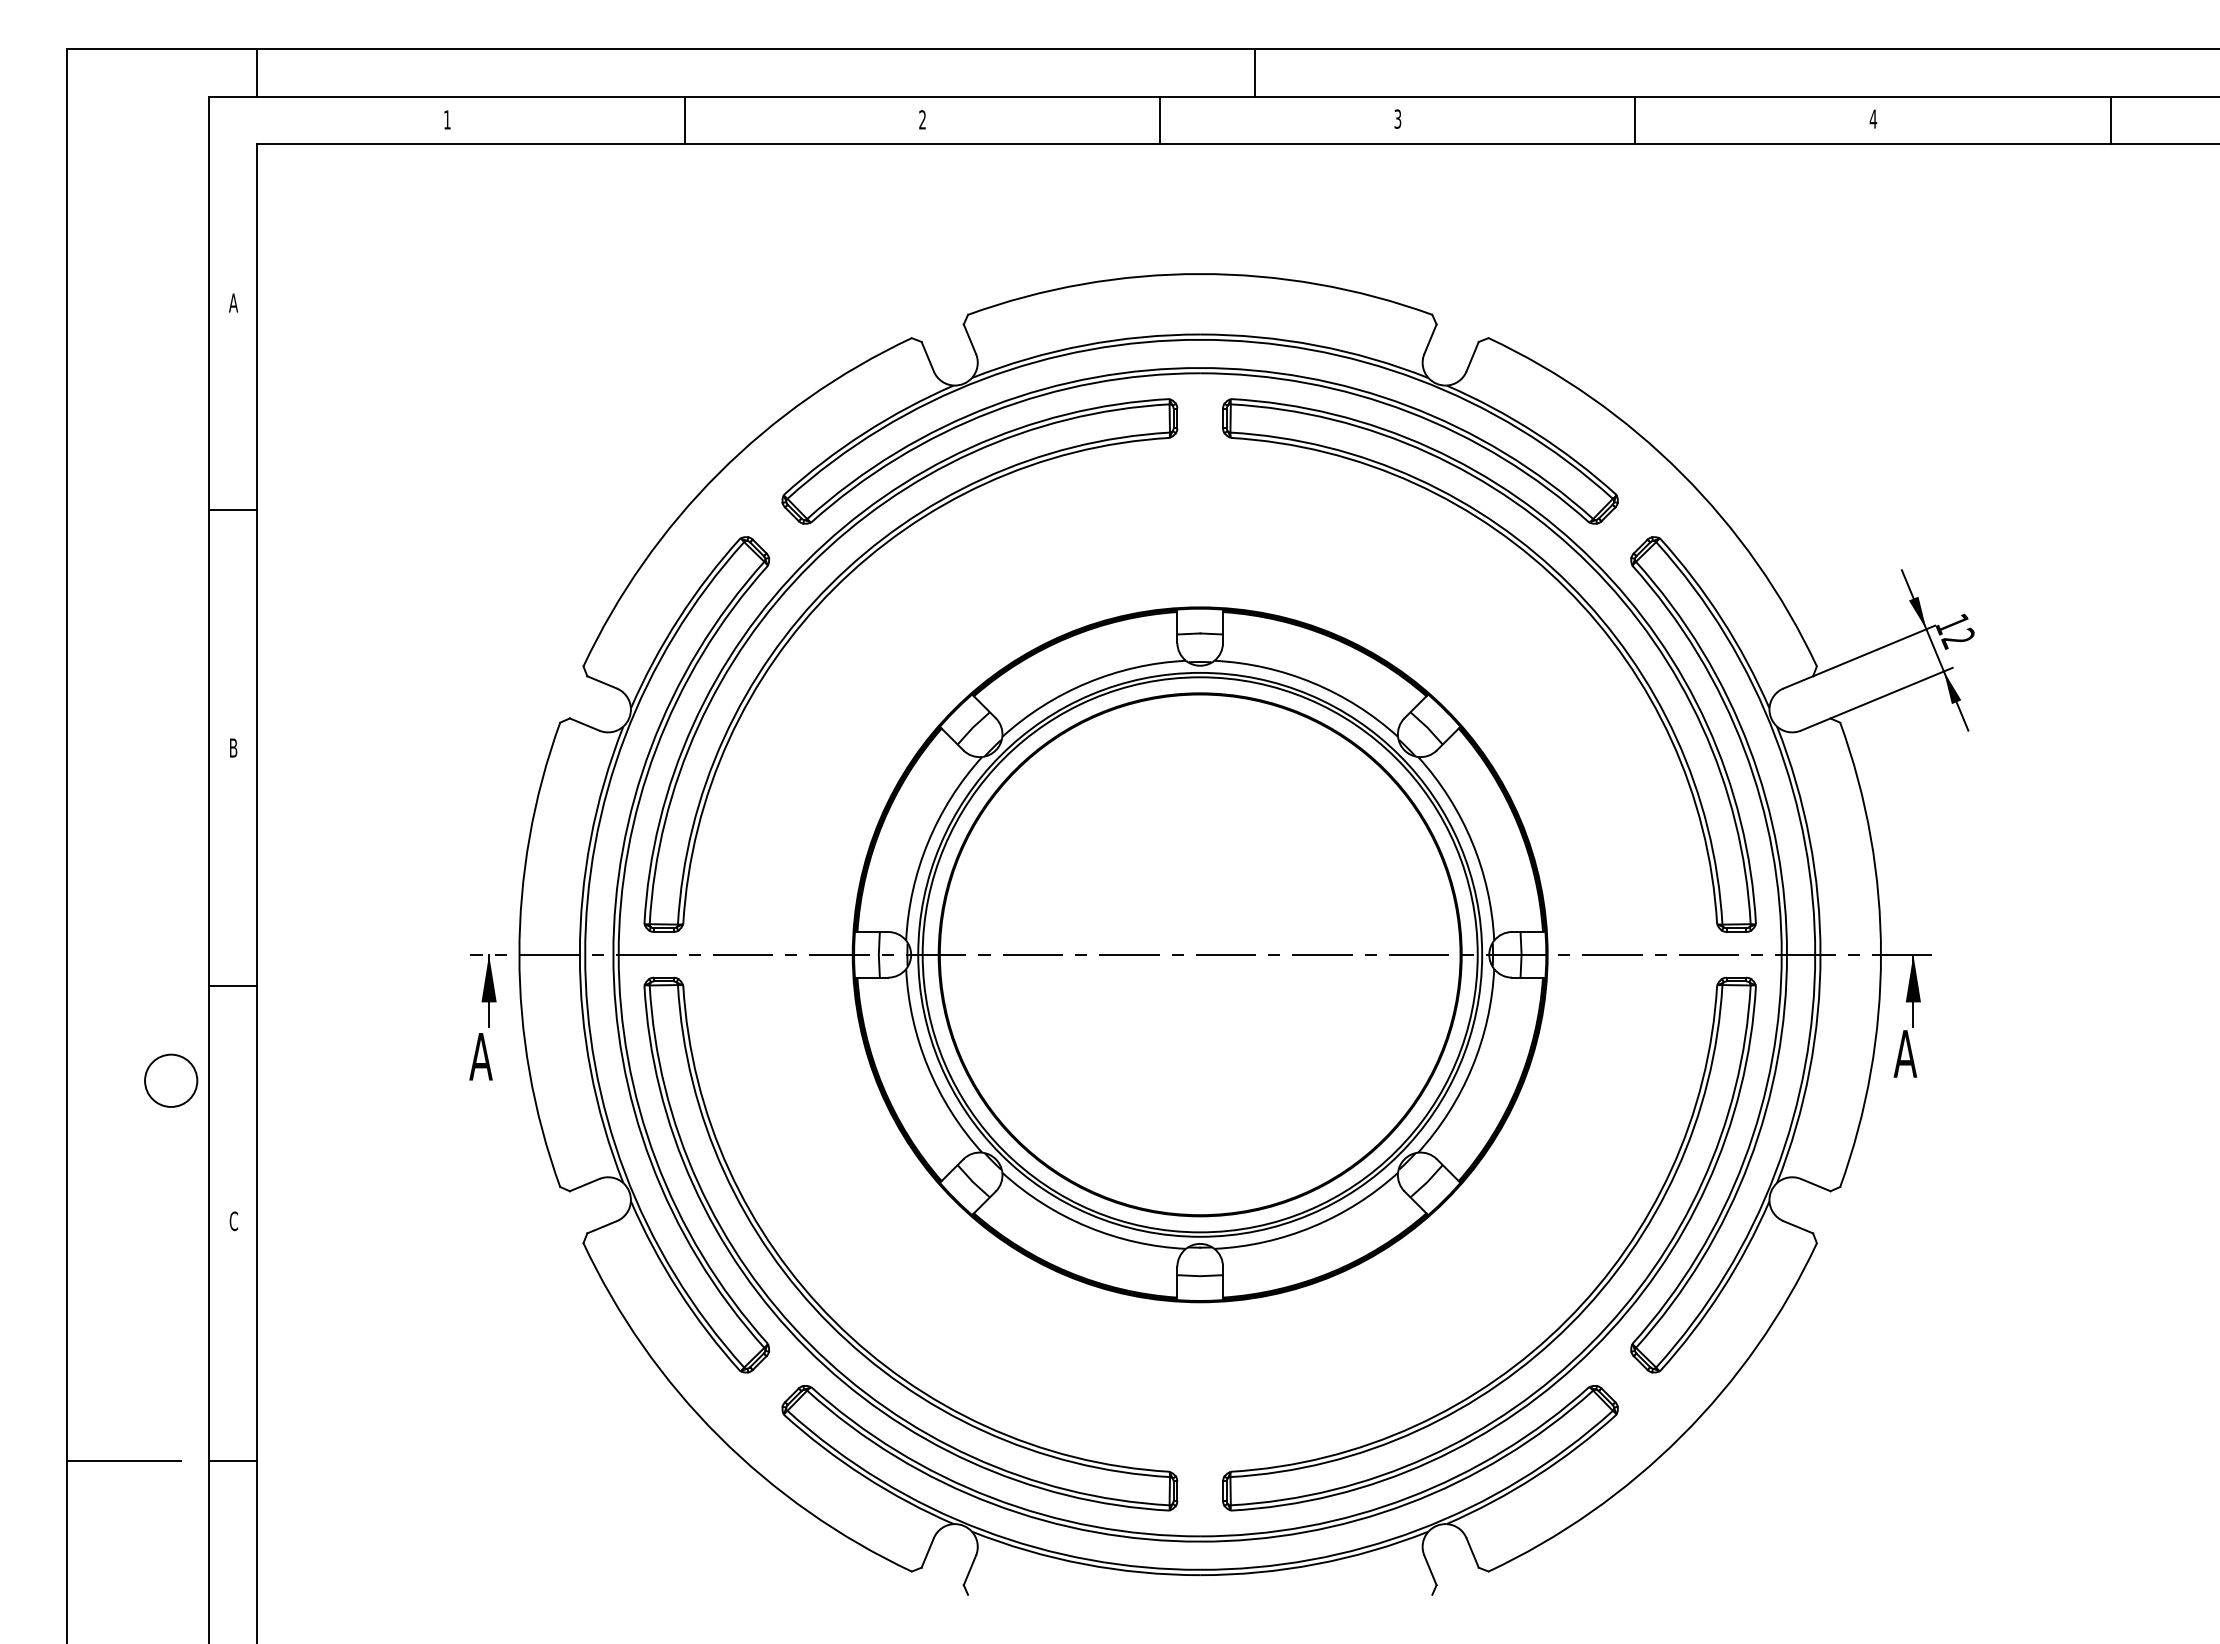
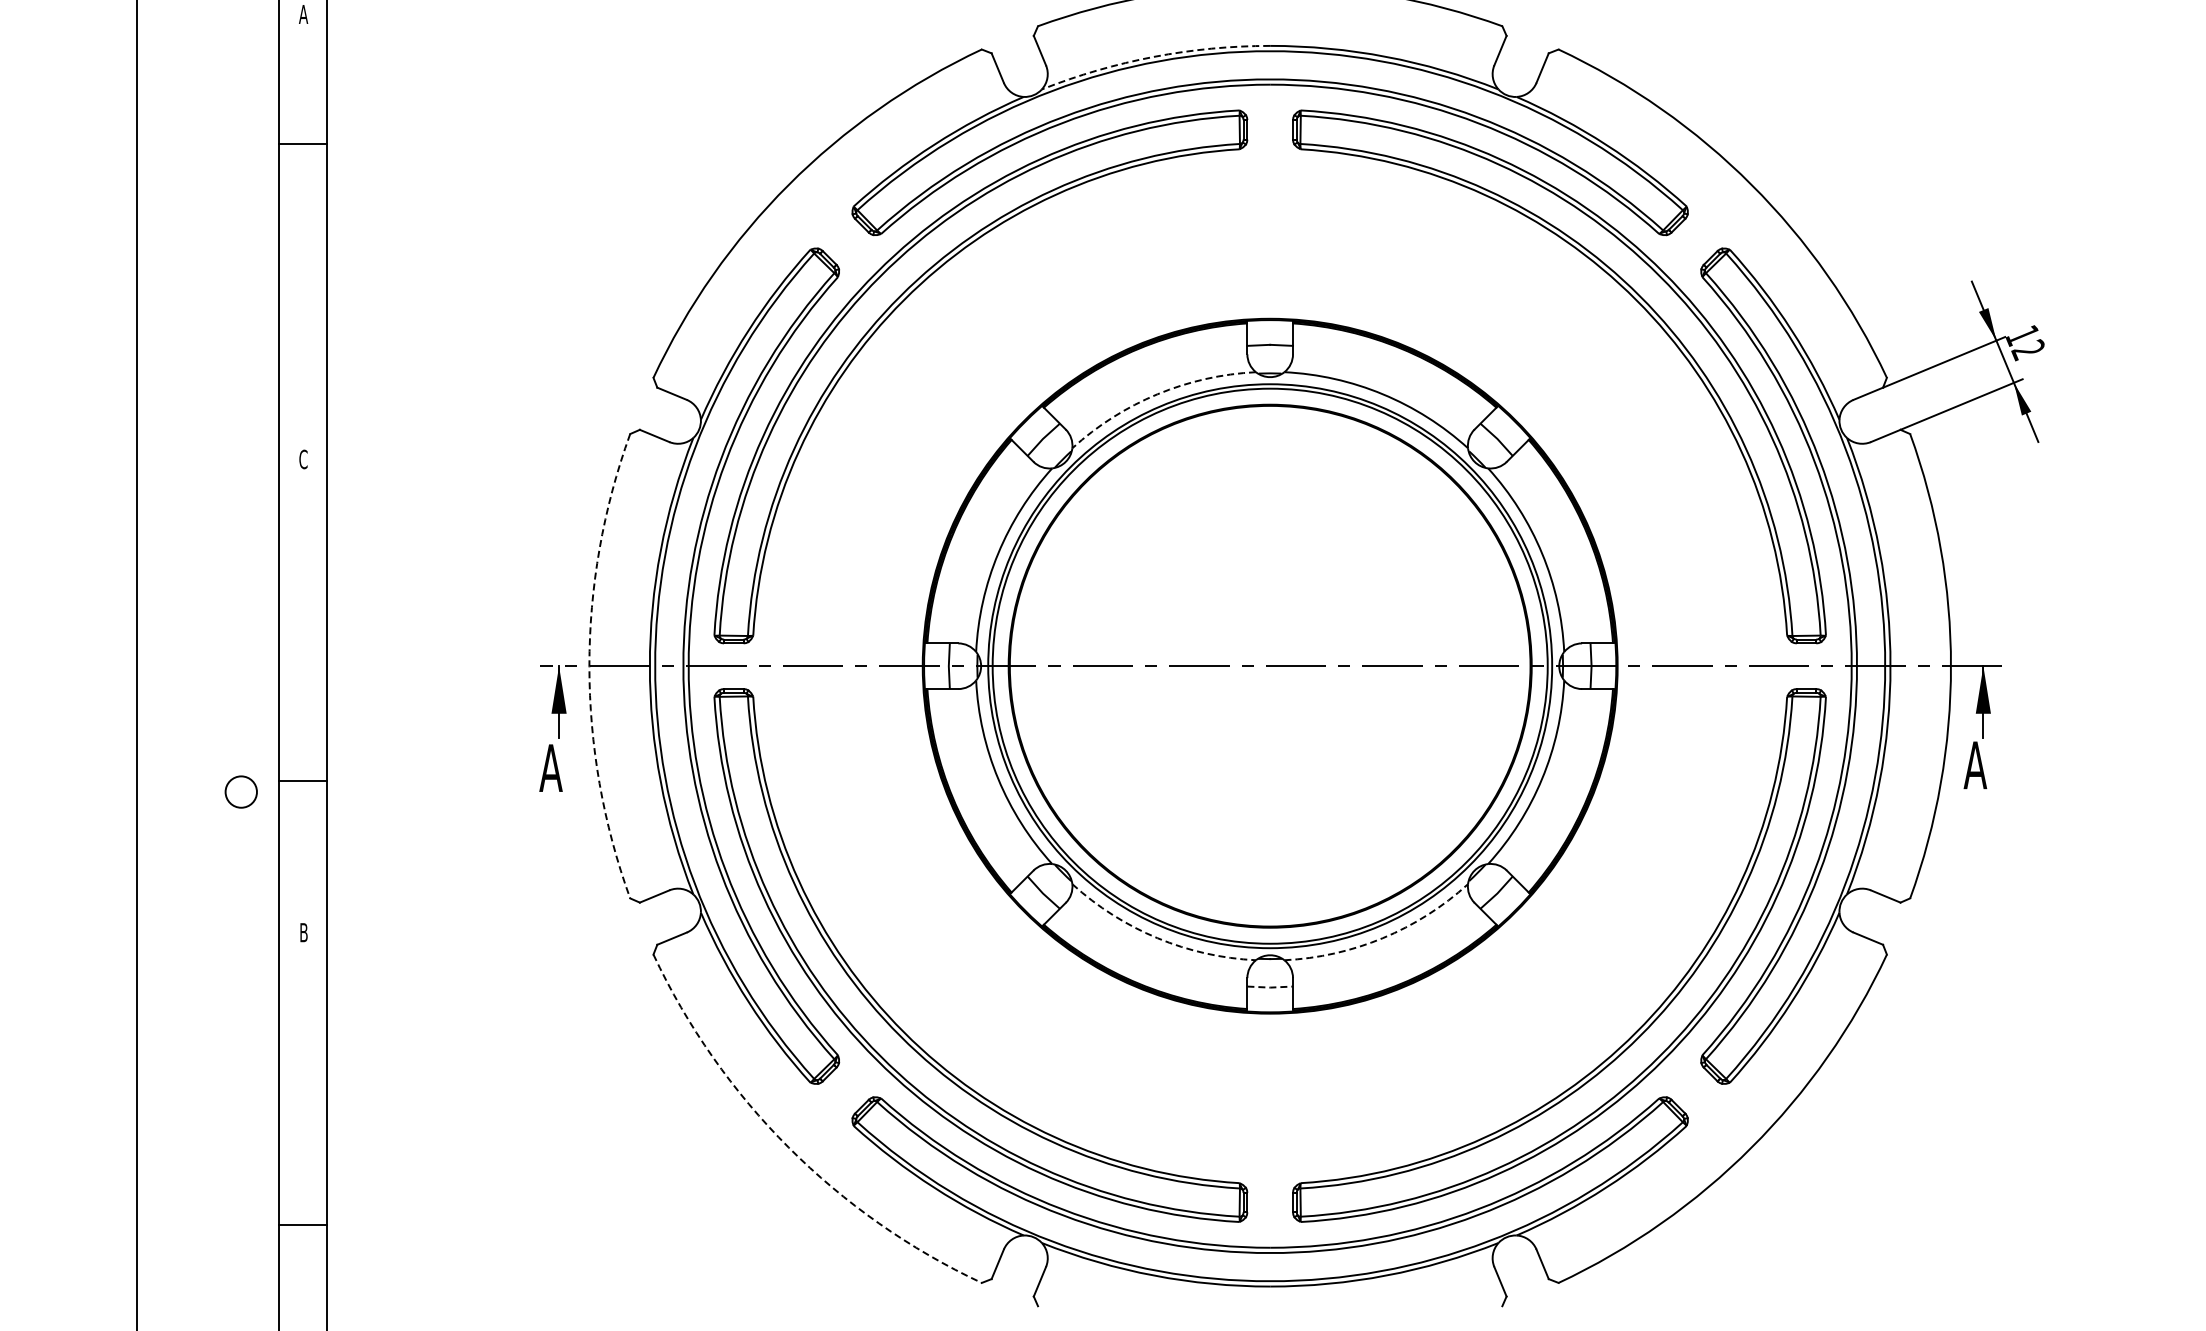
arc: (1083, 345) -> (1153, 56), solid -> dashed
line: (232, 510) -> (302, 143), moved
arc: (1087, 682) -> (1157, 393), solid -> dashed
text: (233, 747) -> (303, 458), B -> C
arc: (519, 954) -> (589, 665), solid -> dashed
line: (232, 985) -> (302, 780), moved
circle: (171, 1080) -> (241, 791), size x0.6
text: (233, 1221) -> (303, 932), C -> B
arc: (1087, 1226) -> (1157, 937), solid -> dashed
arc: (1312, 1226) -> (1382, 937), solid -> dashed
line: (1200, 1276) -> (1270, 987), solid -> dashed
arc: (718, 1436) -> (788, 1147), solid -> dashed
line: (123, 1461) -> (193, 1172), removed
line: (232, 1461) -> (302, 1224), moved

